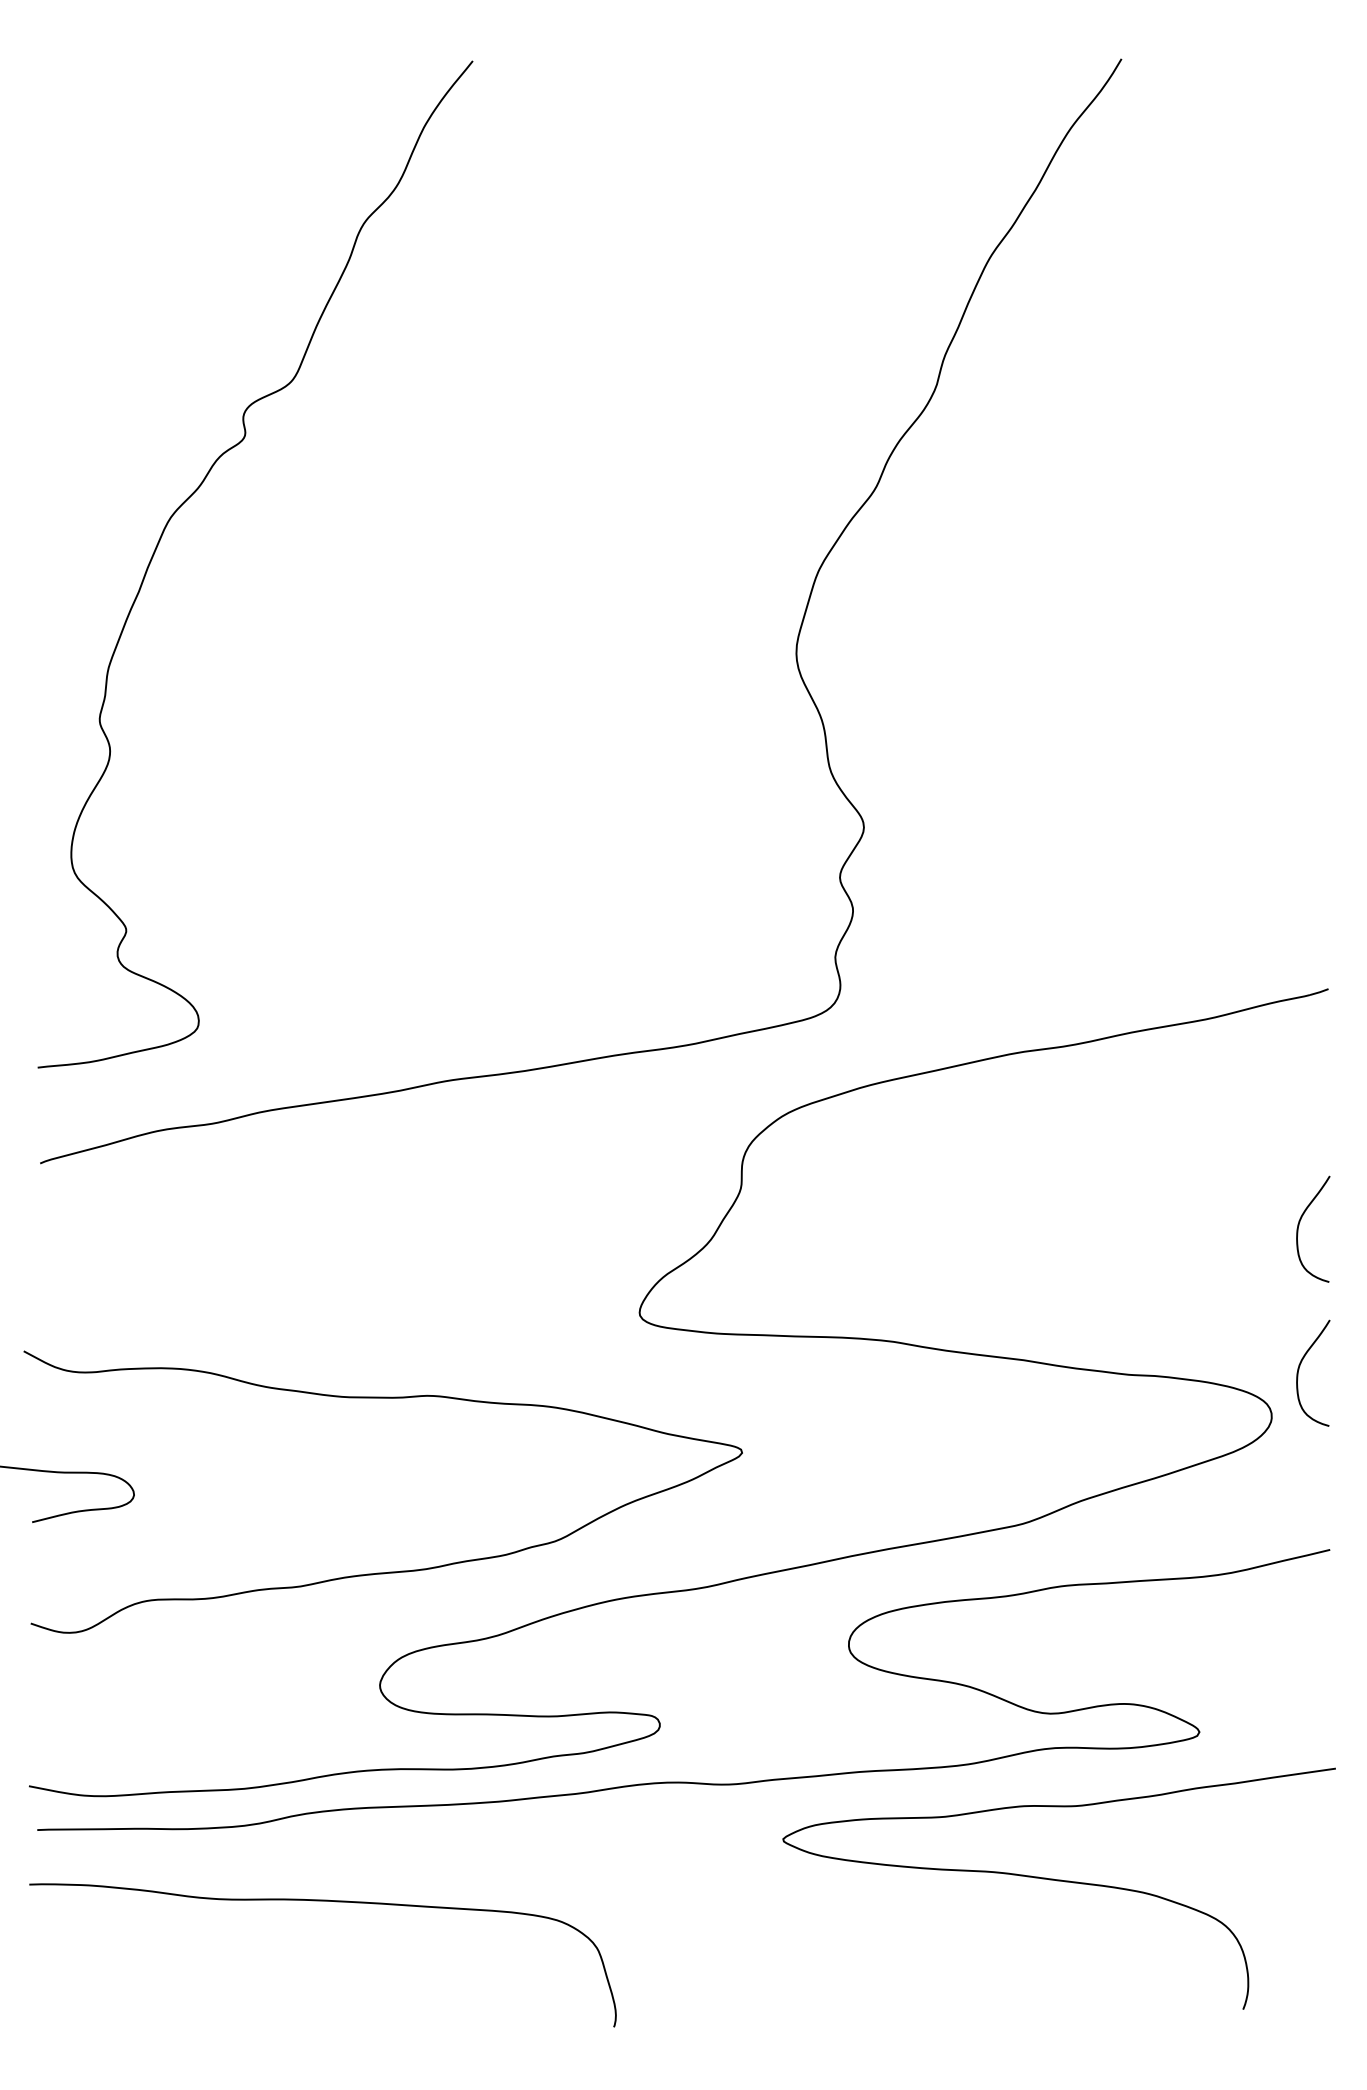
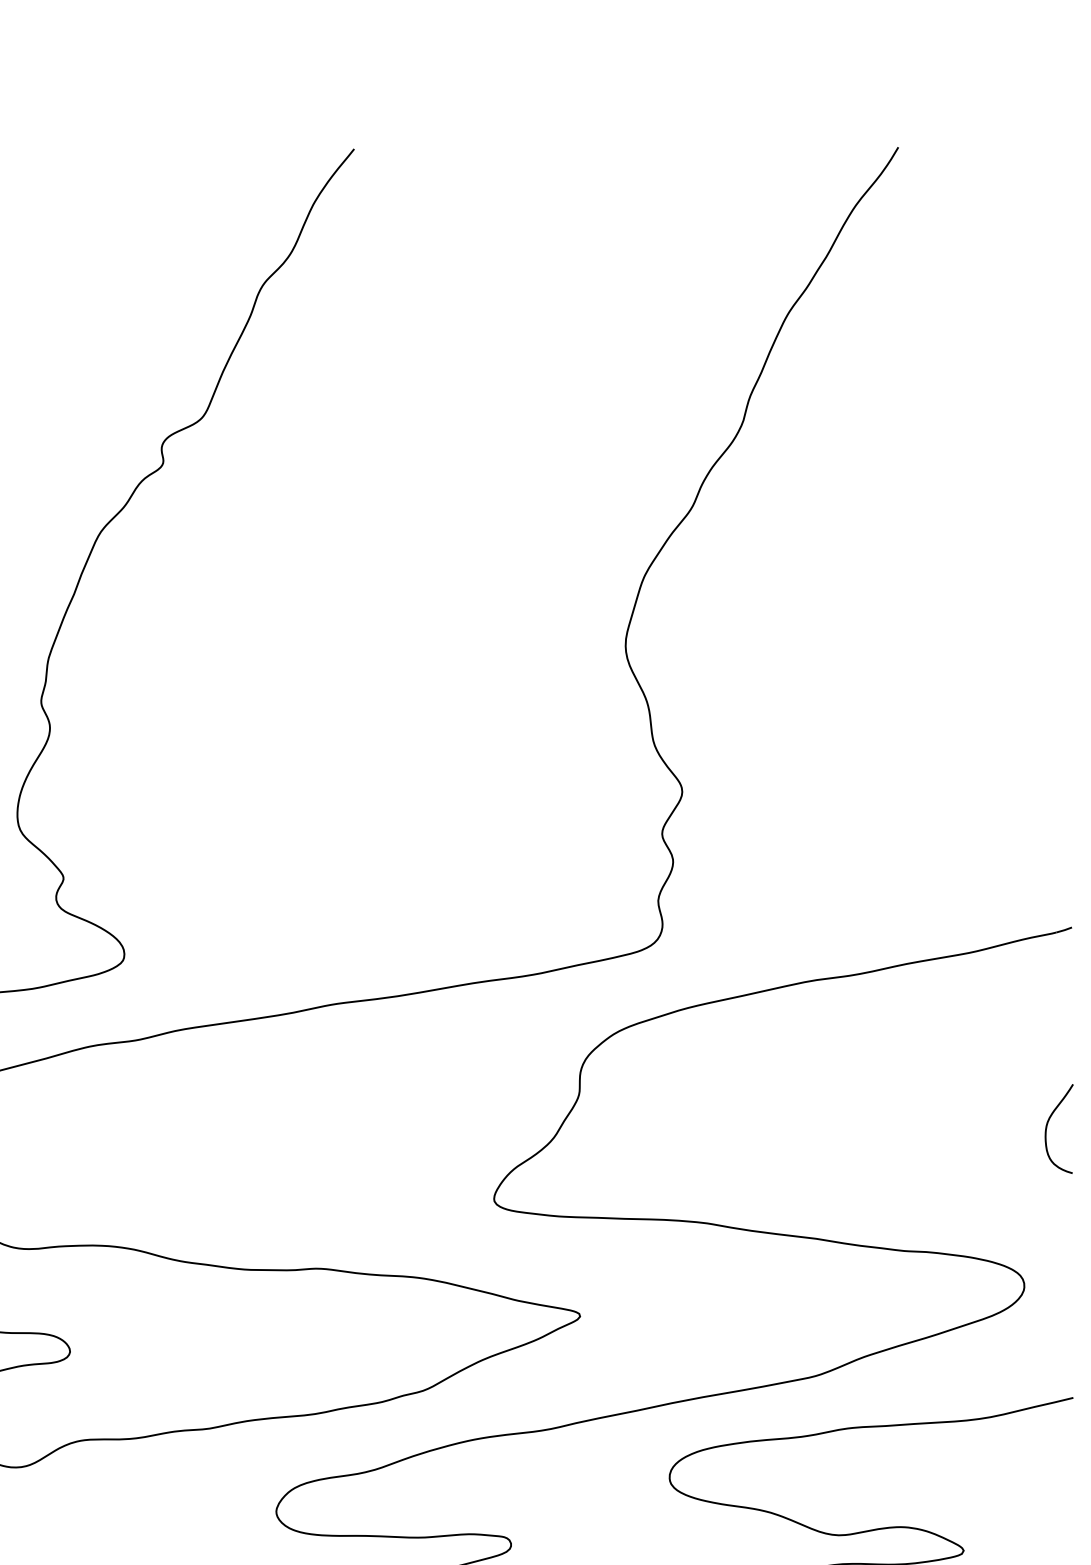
curve: (1300, 1366) -> (1048, 1244), removed

